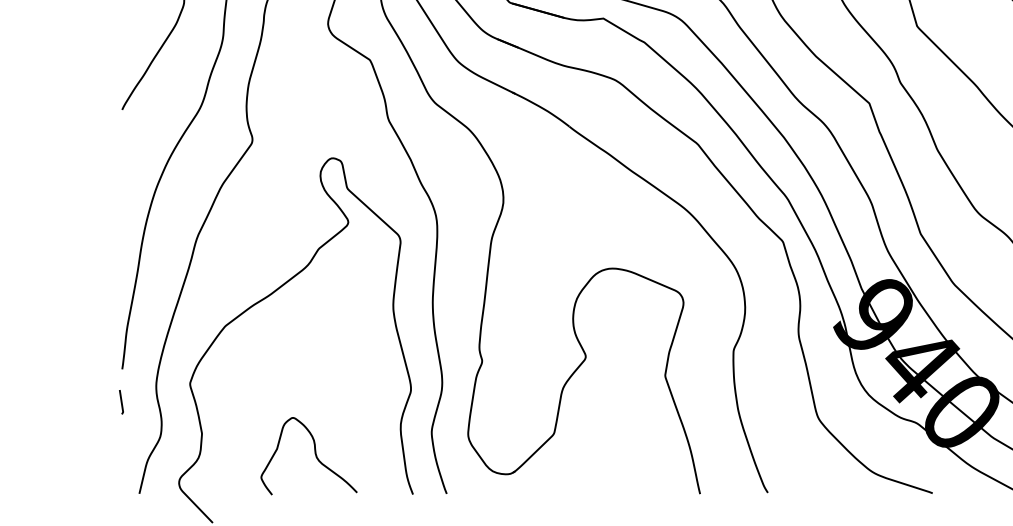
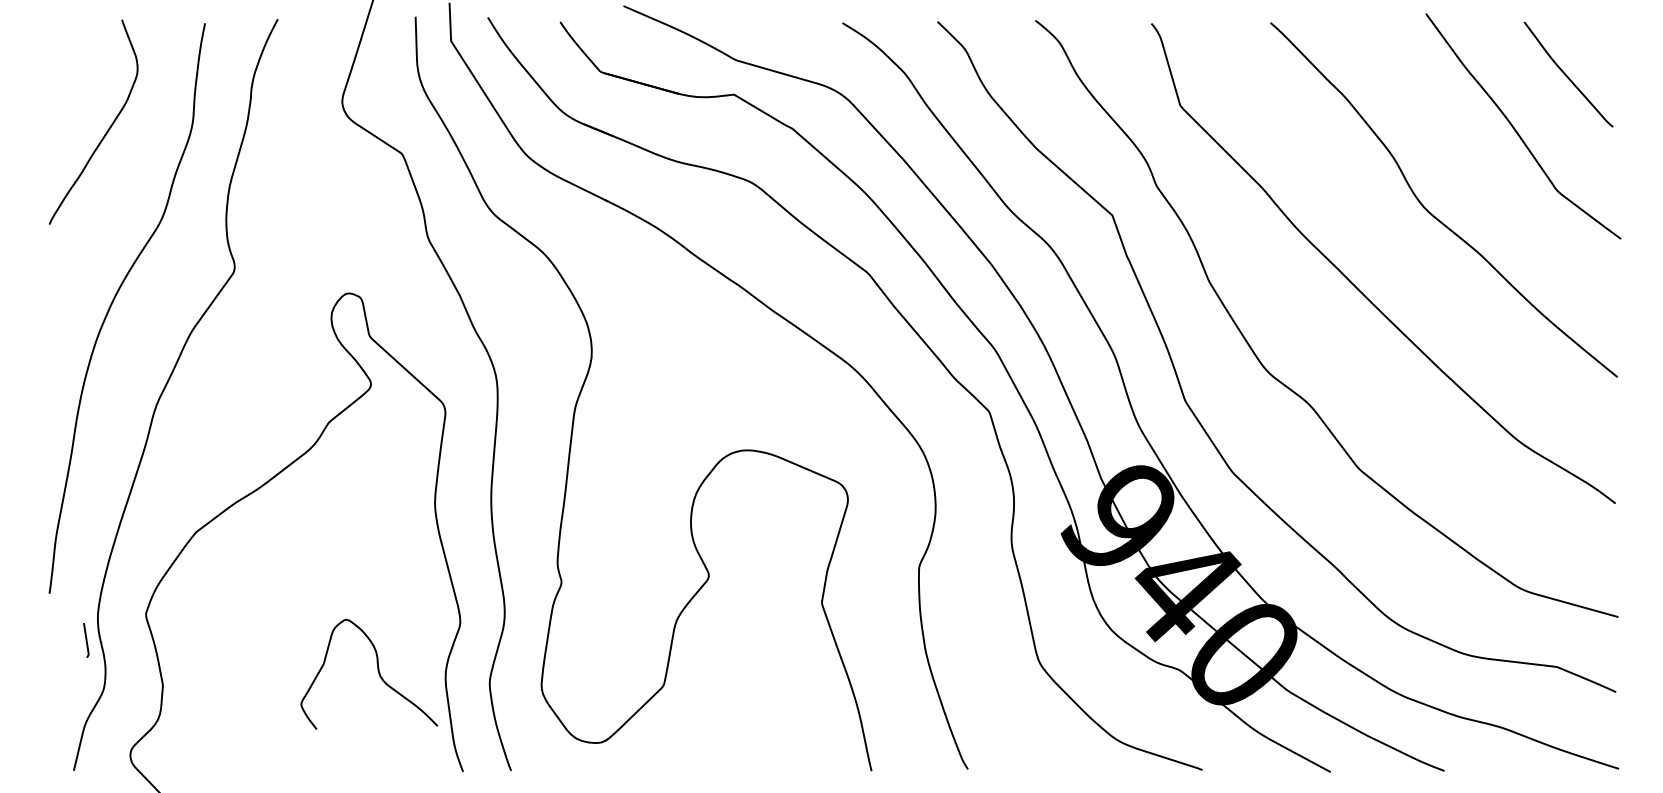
curve: (121, 402) -> (86, 640), moved
curve: (314, 454) -> (377, 671), moved

